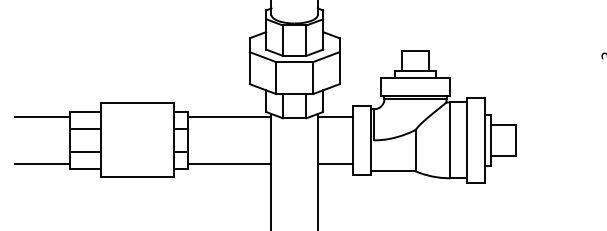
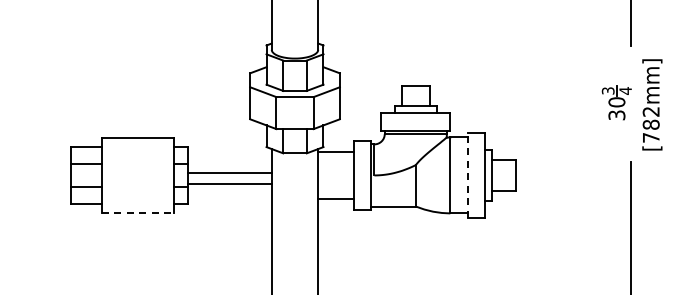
line: (42, 117) -> (42, 152), removed
line: (229, 117) -> (229, 173), moved
line: (467, 139) -> (467, 174), solid -> dashed
line: (42, 163) -> (42, 198), removed
line: (229, 163) -> (229, 183), moved
line: (138, 177) -> (138, 212), solid -> dashed

